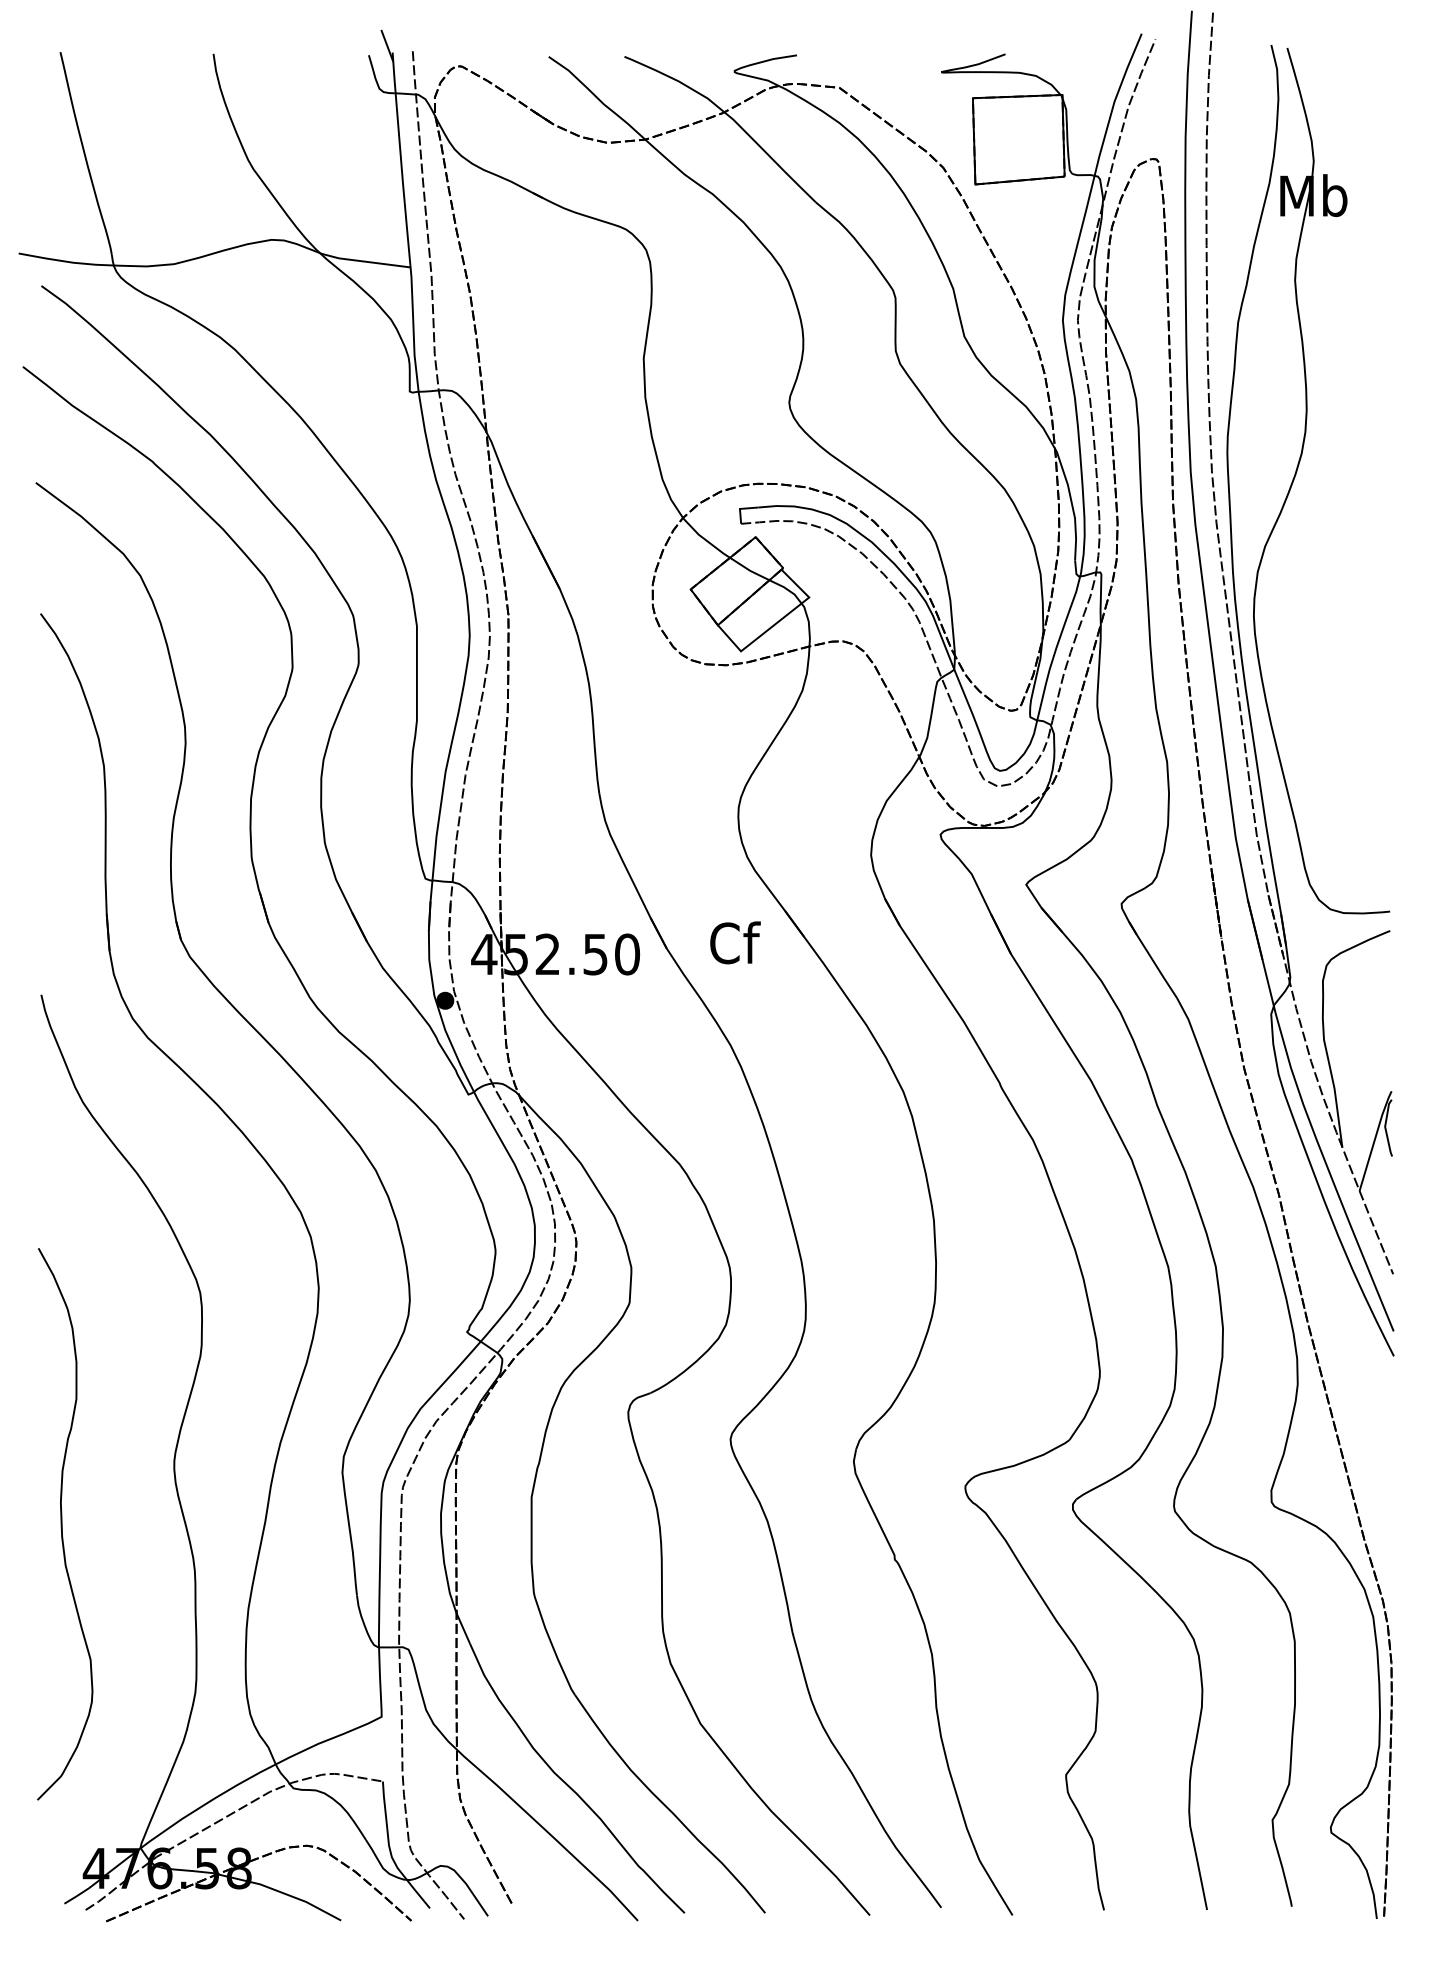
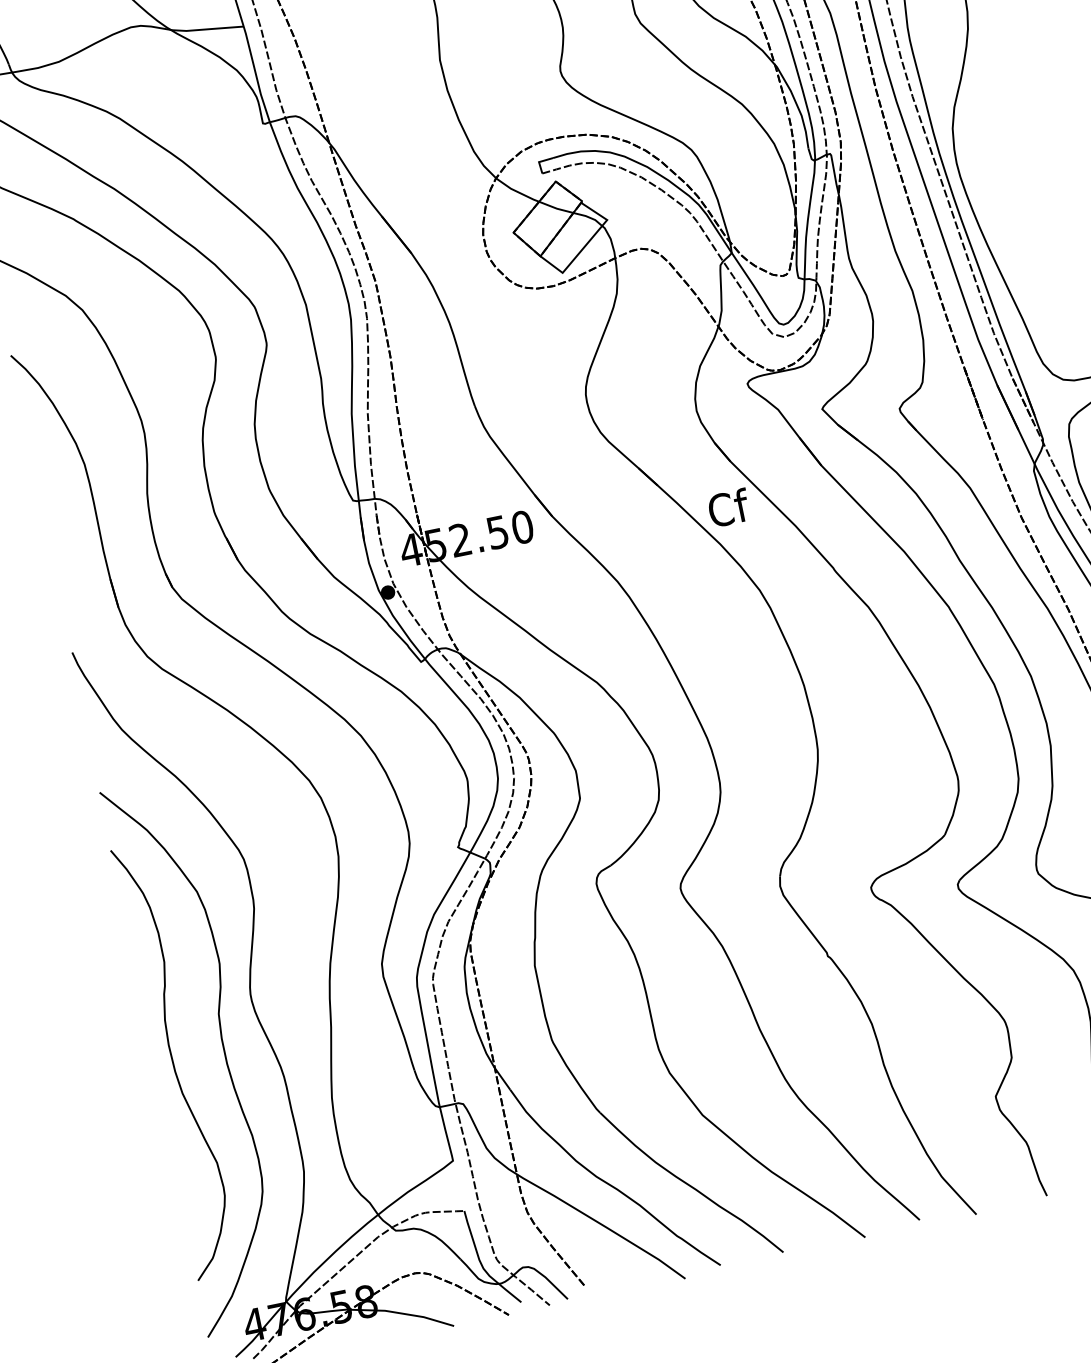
text: (735, 942) -> (729, 507), moved
curve: (127, 1522) -> (223, 1050), added

